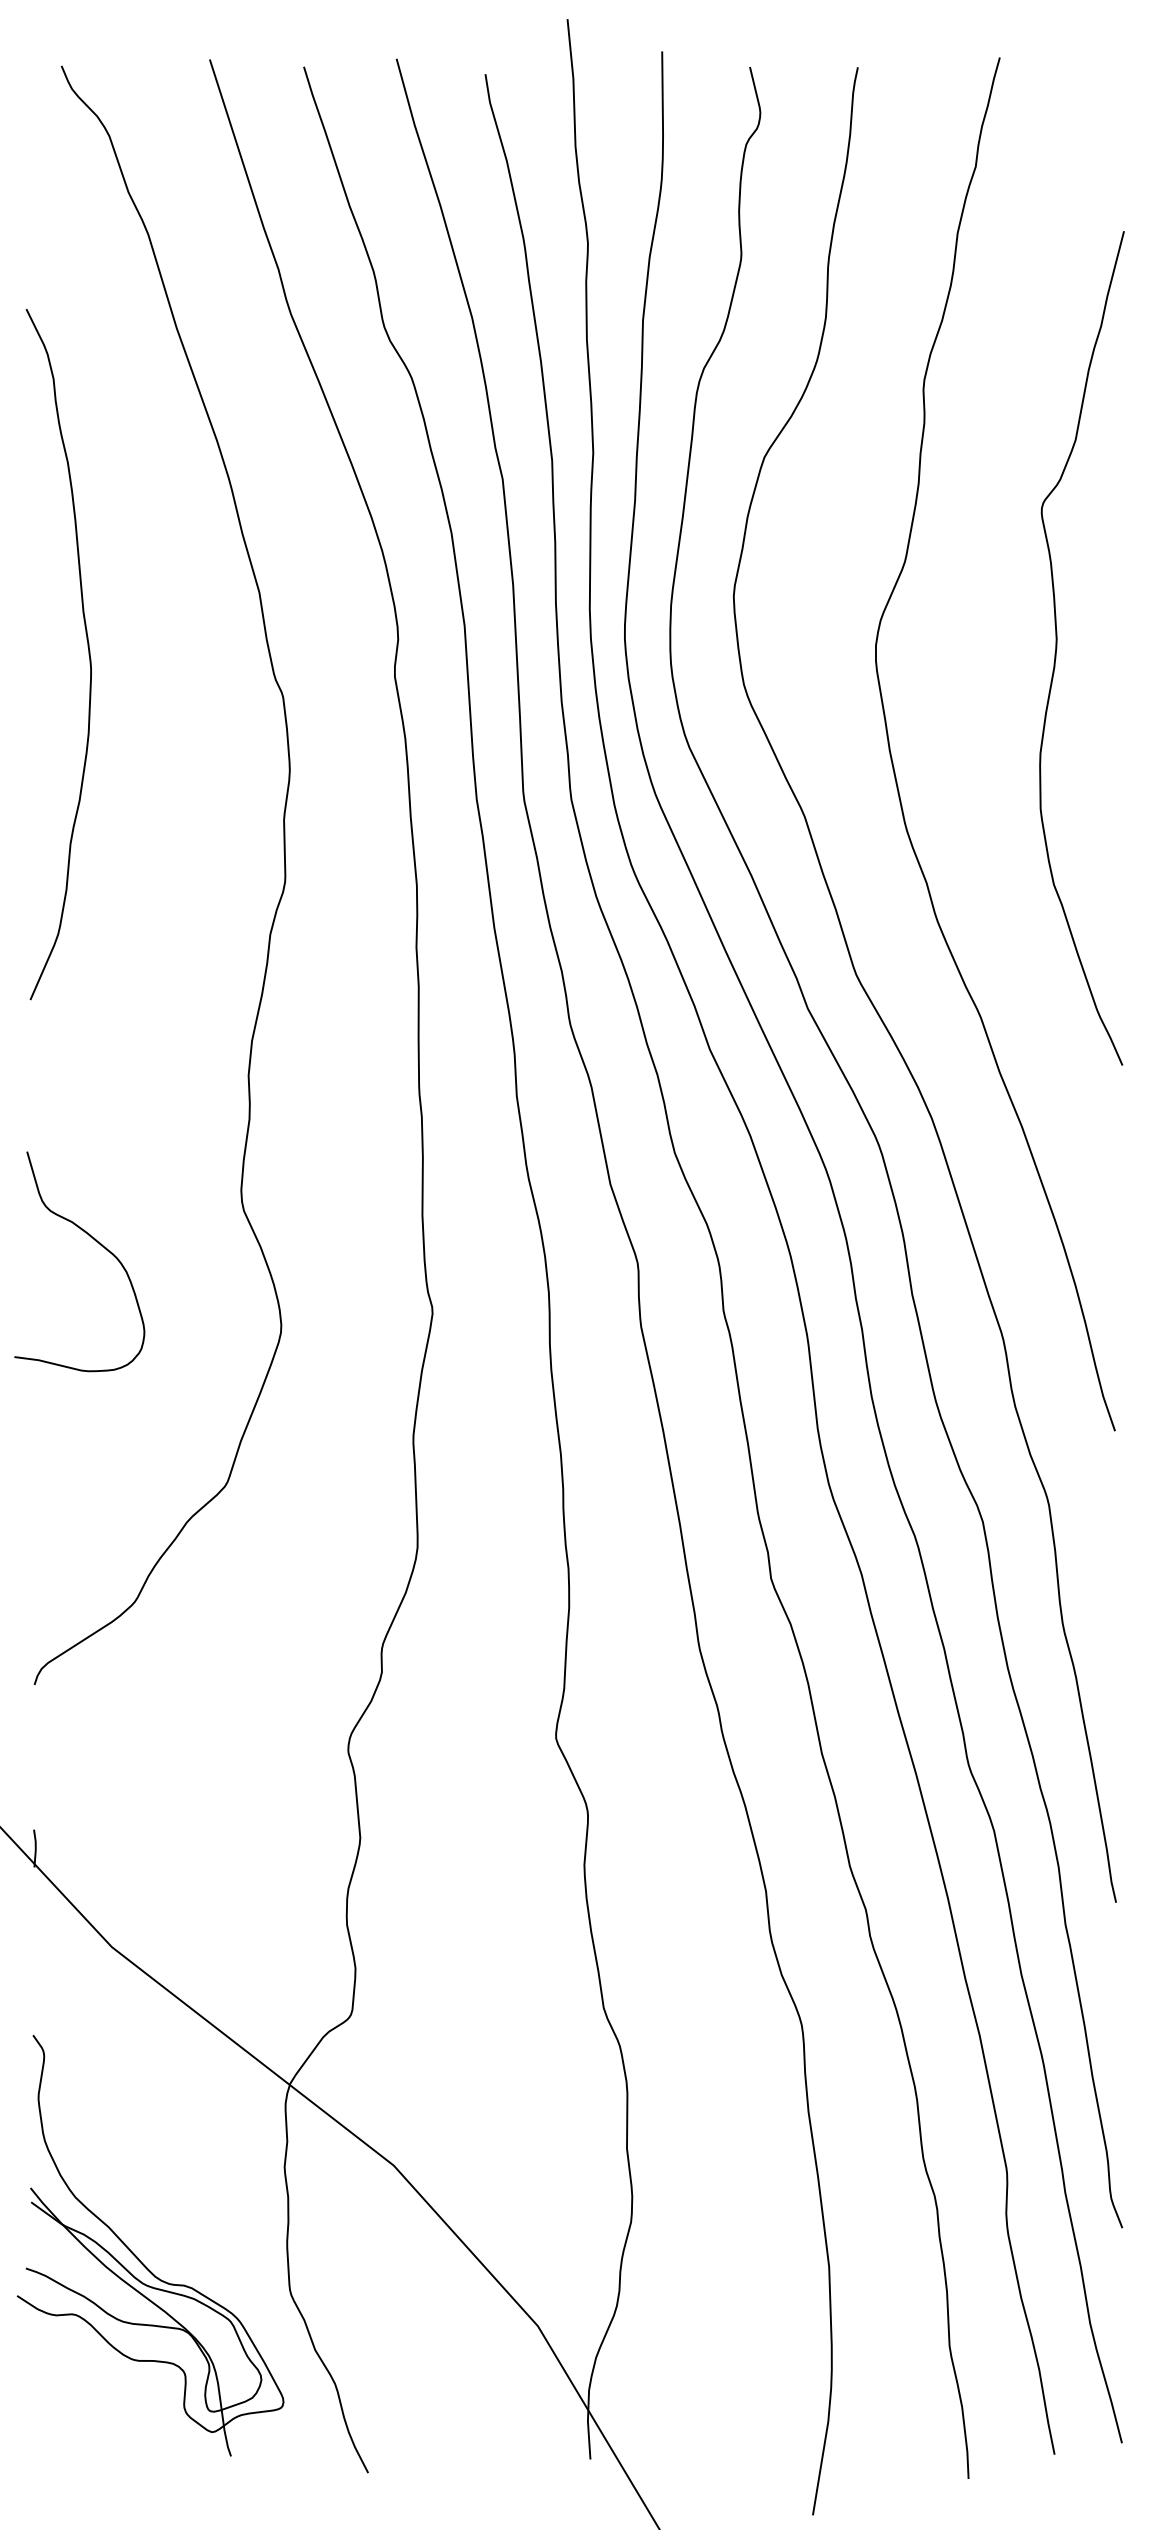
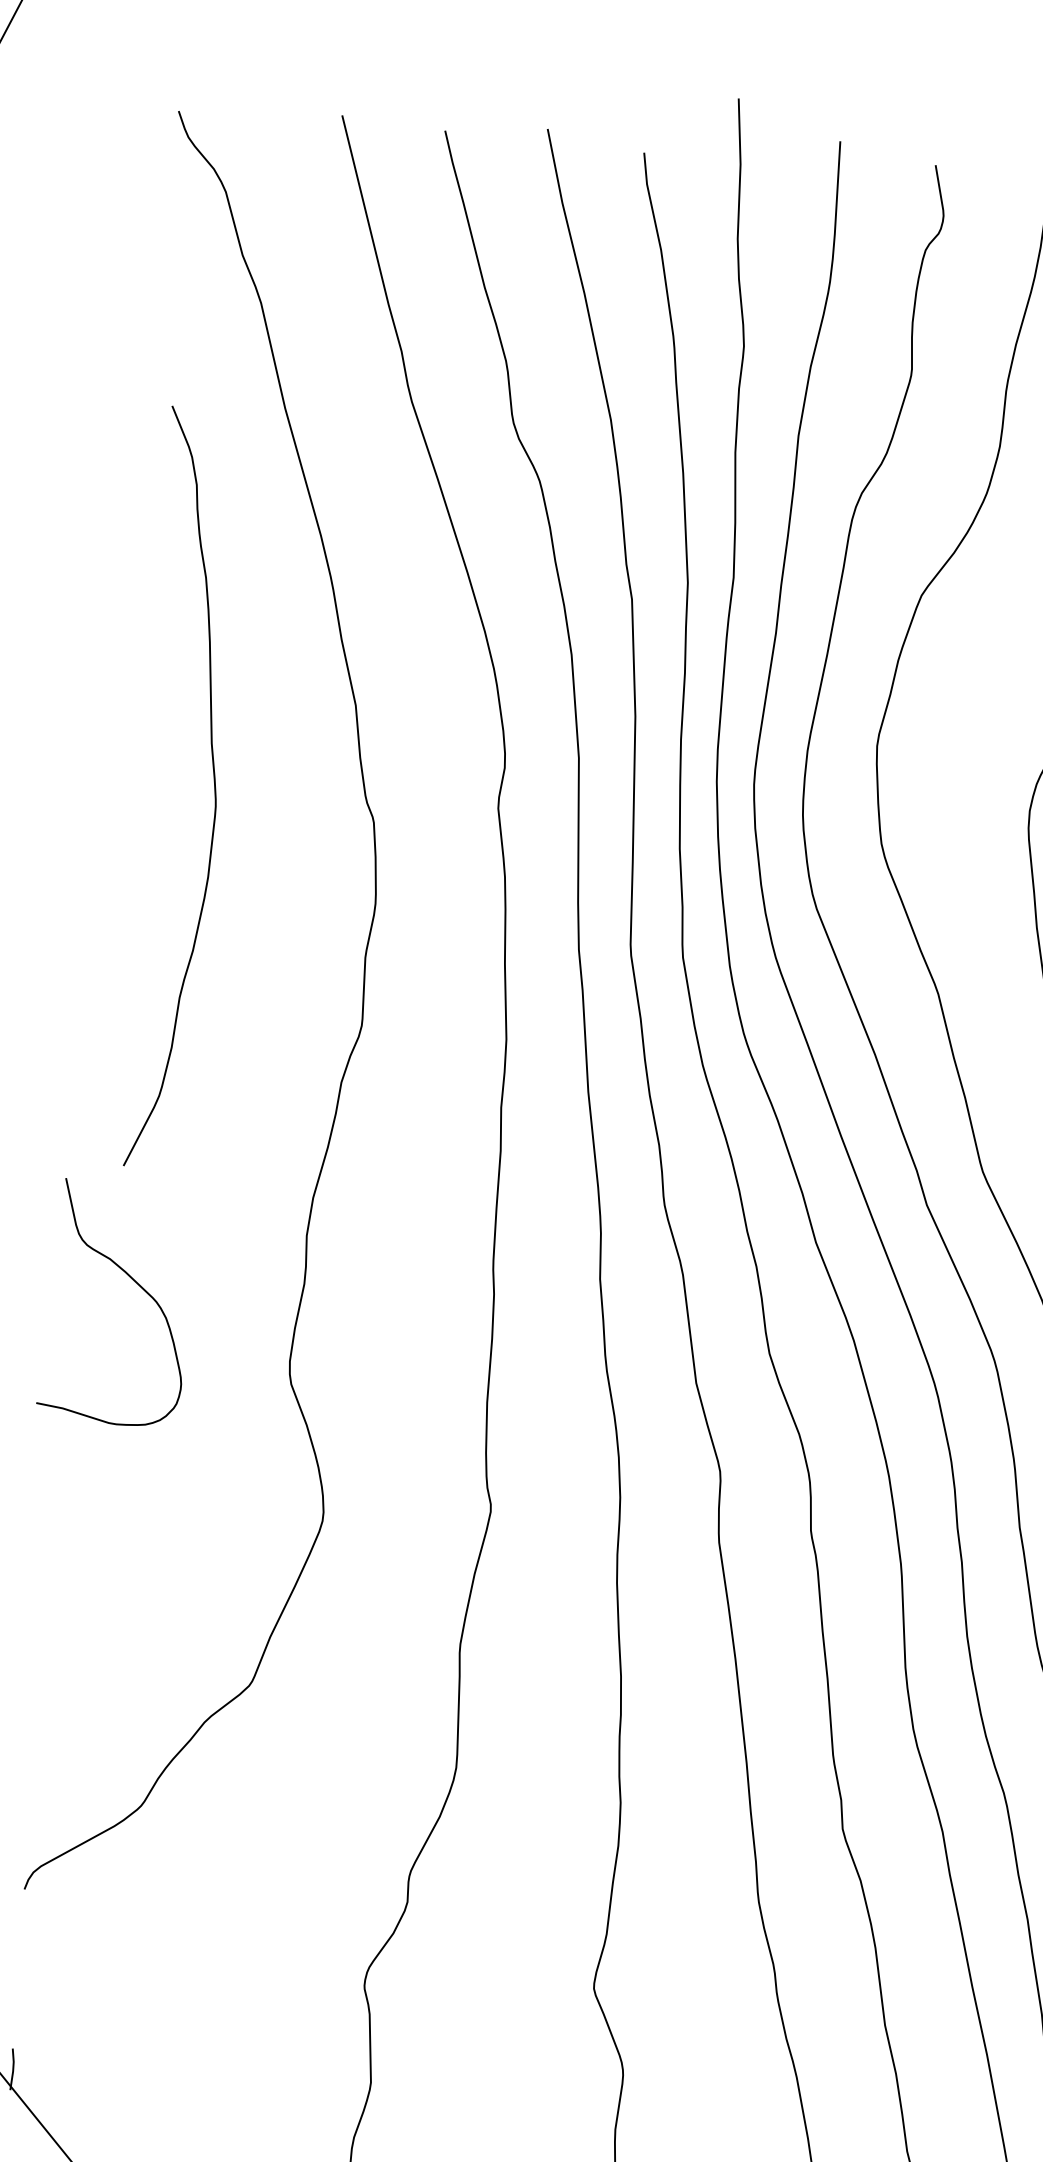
curve: (87, 647) -> (213, 782), moved
curve: (96, 1242) -> (135, 1283), moved

